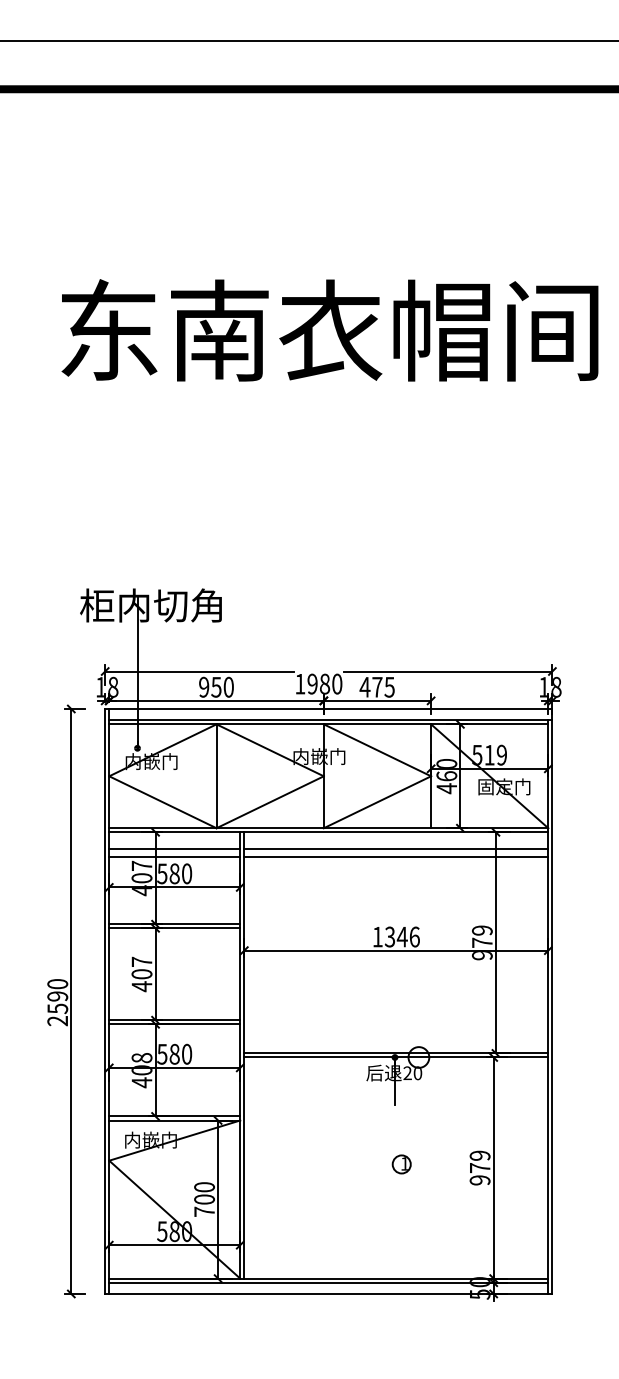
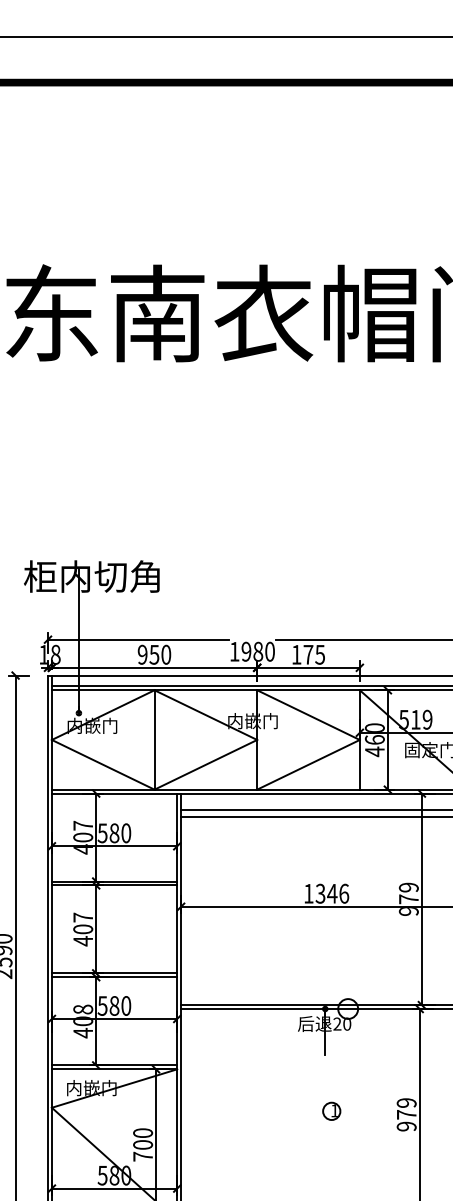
text: (364, 687) -> (296, 655), 475 -> 175
line: (174, 849) -> (114, 810), removed
line: (174, 857) -> (114, 817), removed

